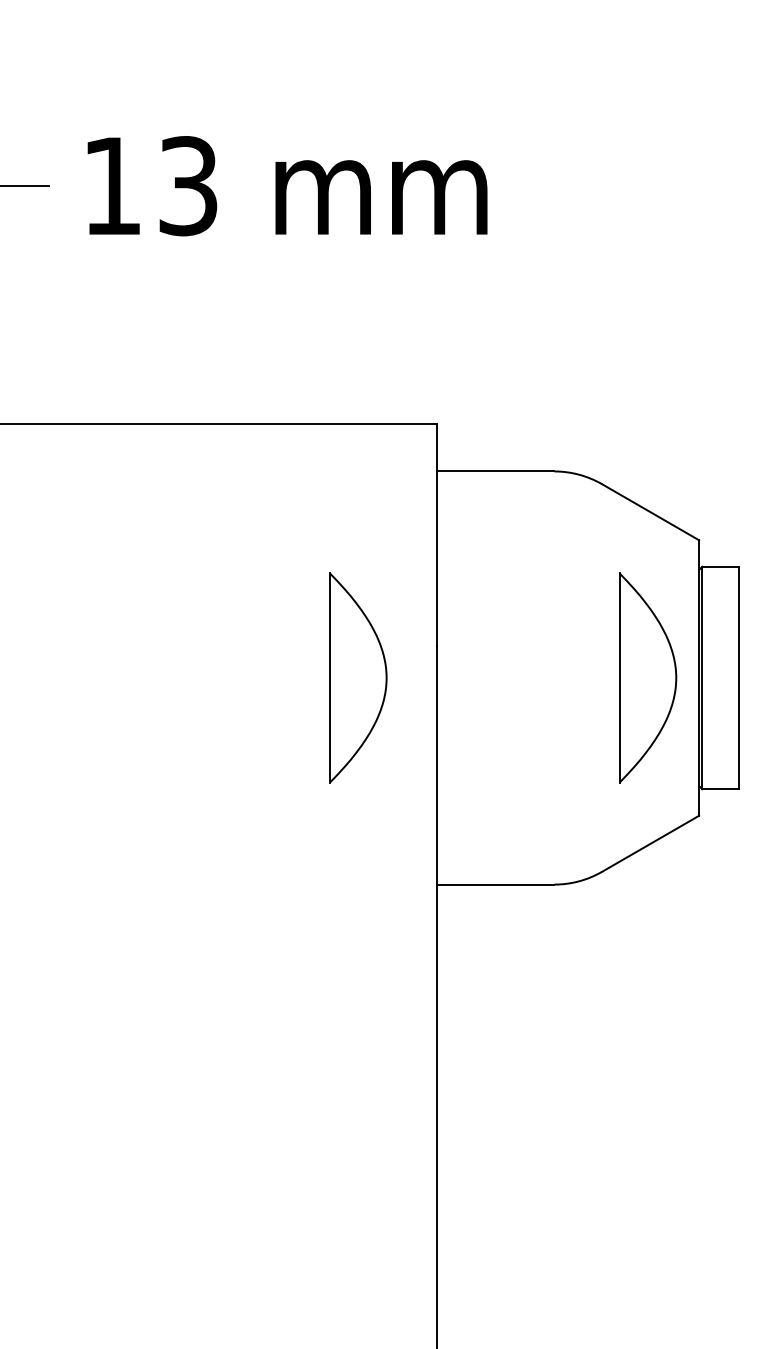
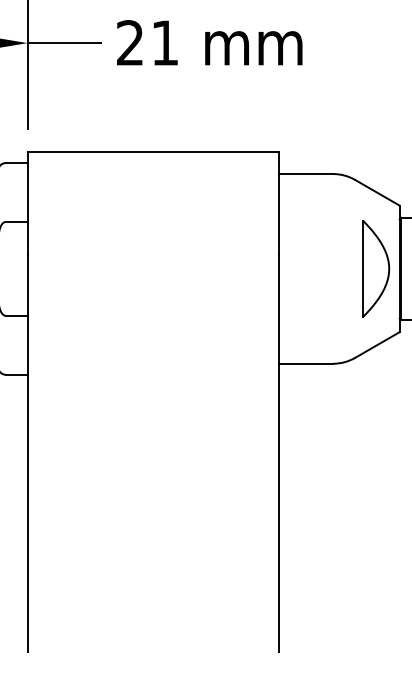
text: (149, 187) -> (147, 43), 13 -> 21
part: (358, 677) -> (243, 268), removed

